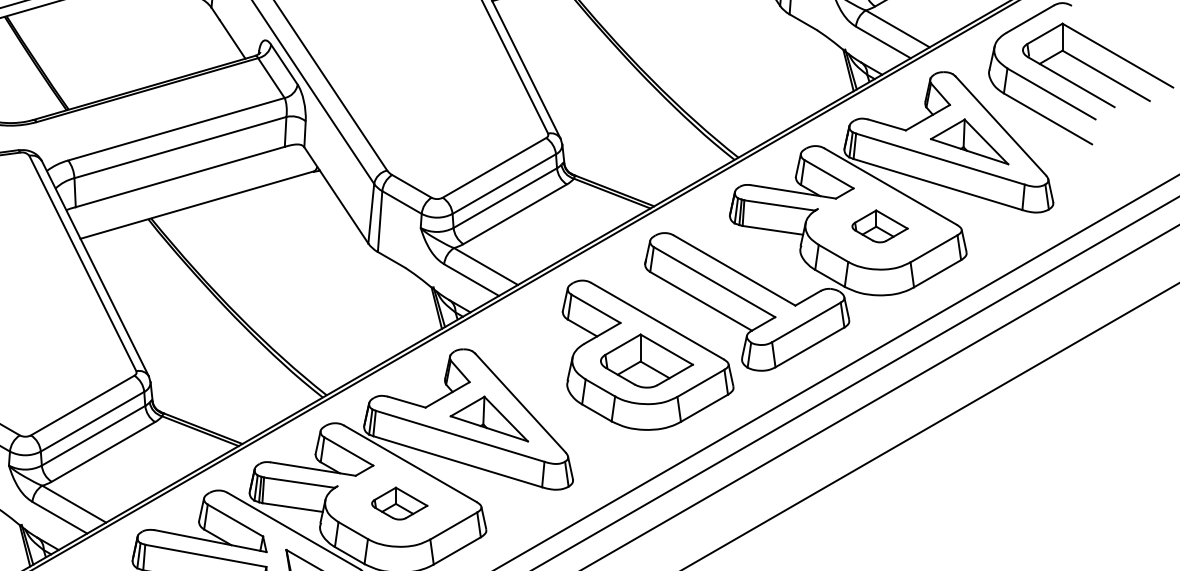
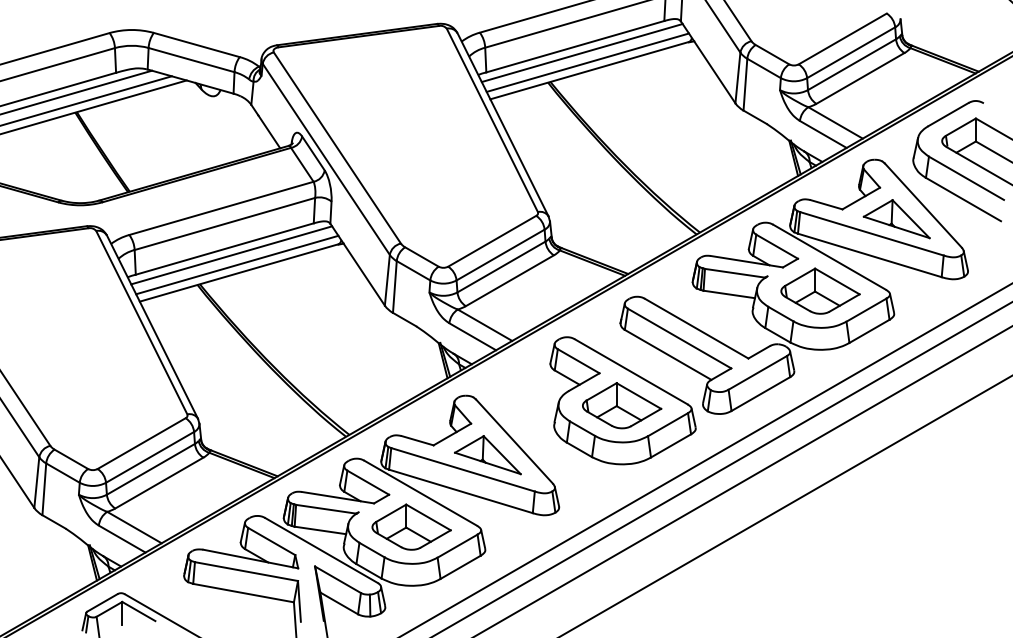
line: (188, 184) -> (231, 255), added
line: (195, 195) -> (237, 264), added
part: (880, 225) -> (820, 290), size x1.67
part: (399, 502) -> (411, 526), size x1.67

